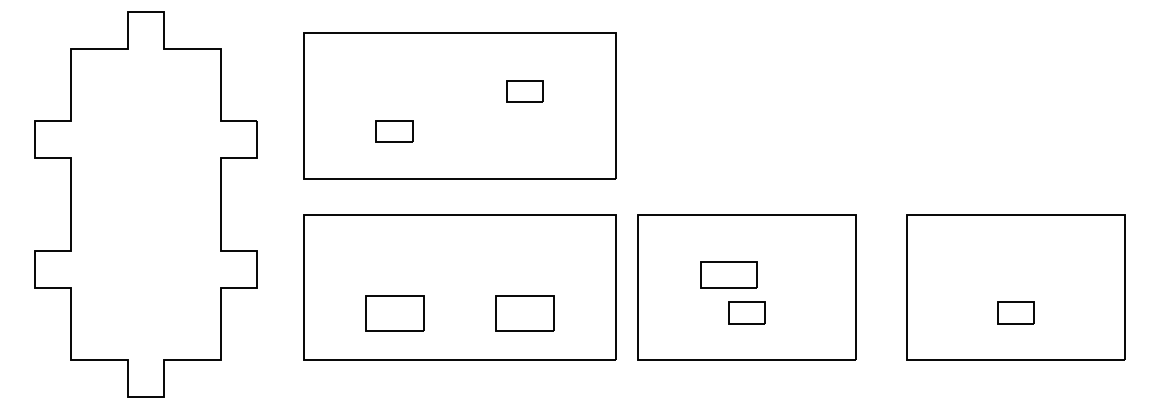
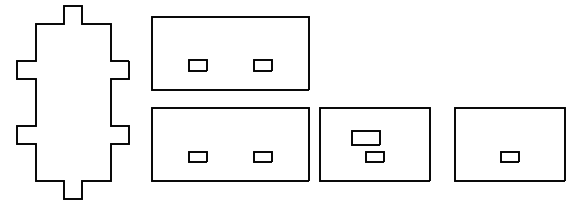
part: (523, 90) -> (262, 65), moved
part: (393, 312) -> (197, 156), size x0.62
part: (523, 312) -> (262, 156), size x0.62

